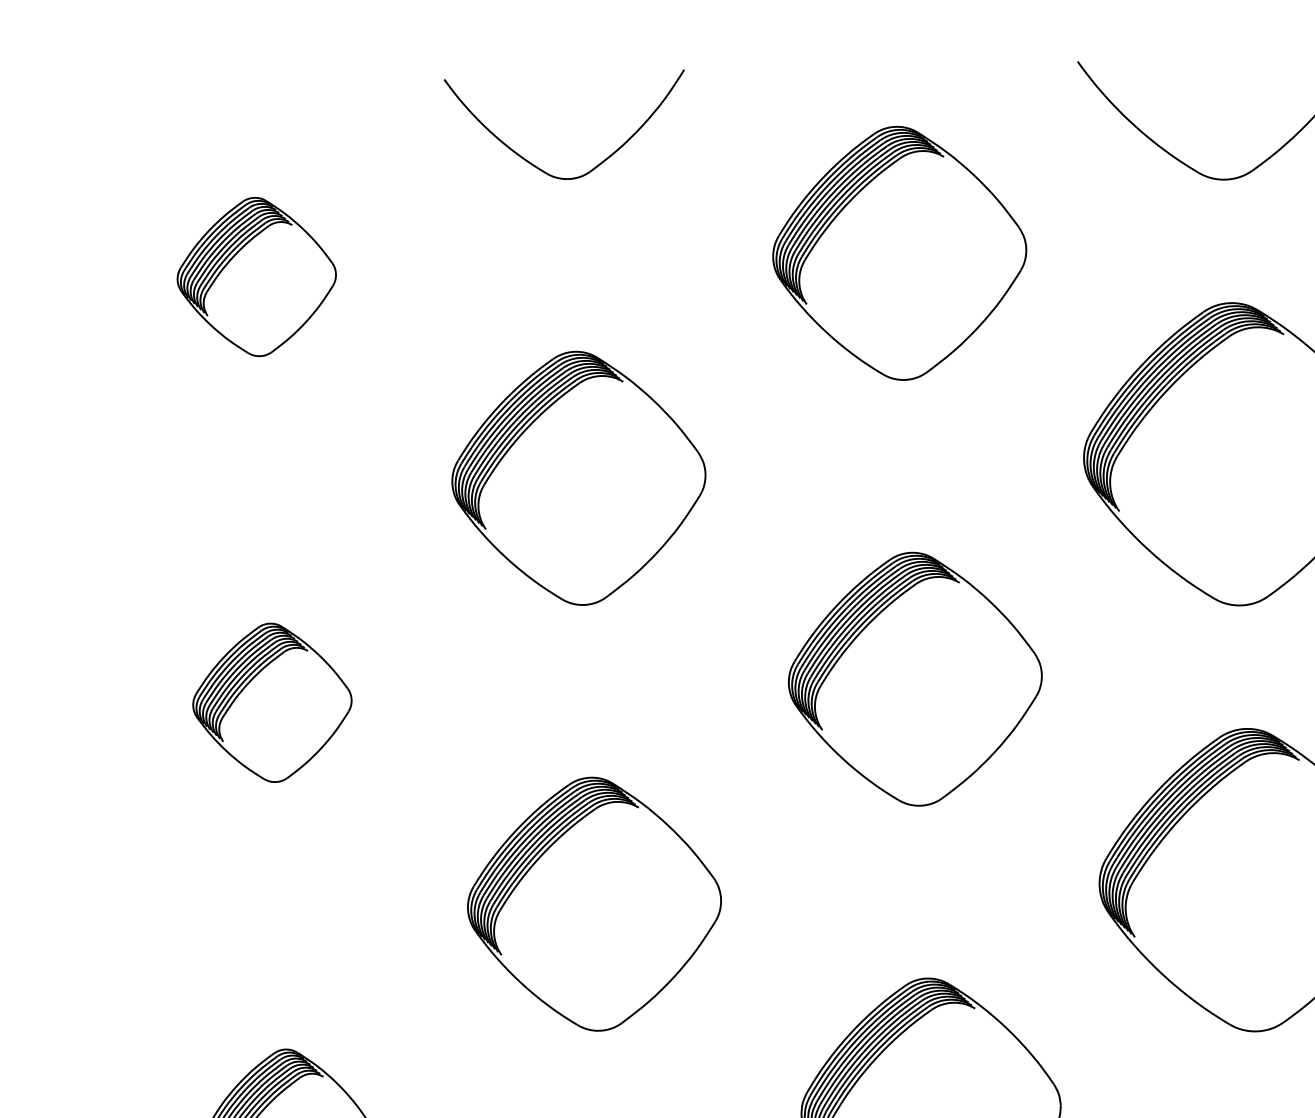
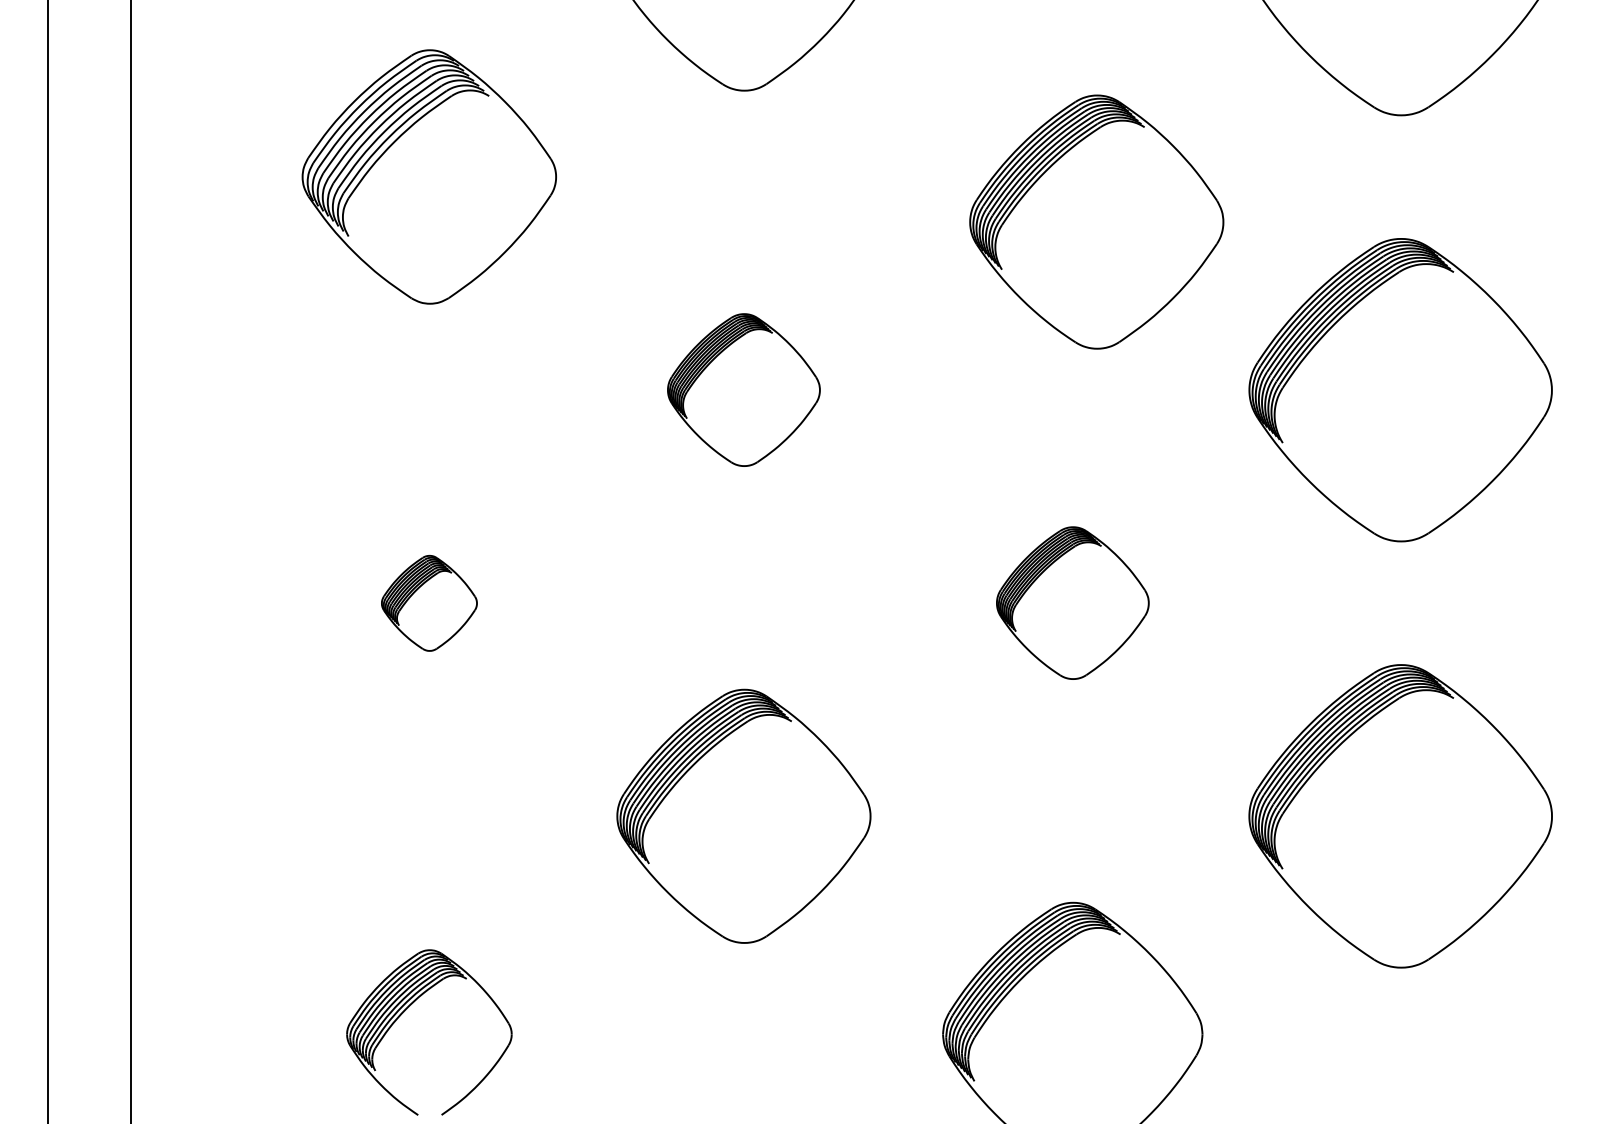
part: (899, 252) -> (1096, 221), moved
part: (256, 277) -> (429, 177), size x1.6
part: (578, 477) -> (743, 389), size x0.6
part: (915, 678) -> (1072, 602), size x0.6
part: (272, 703) -> (429, 603), size x0.6

